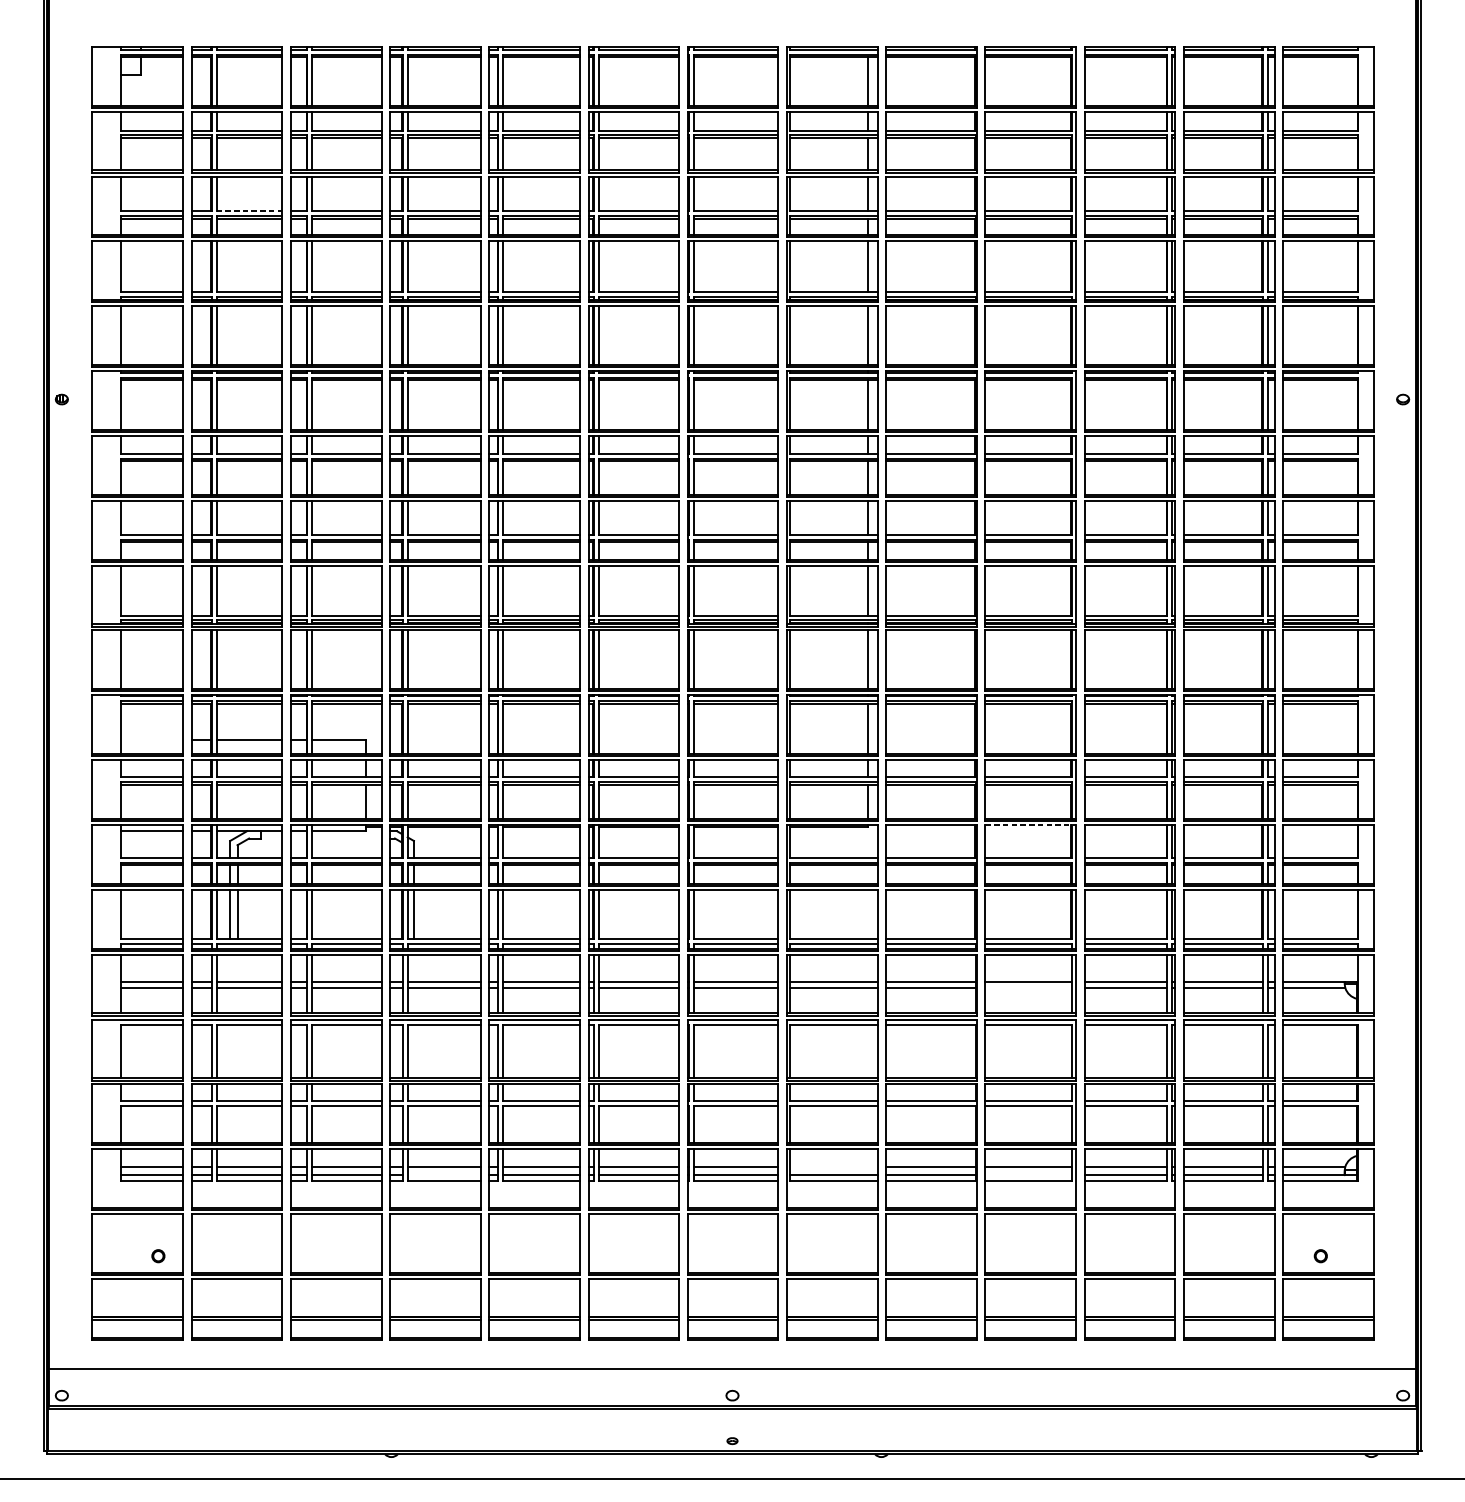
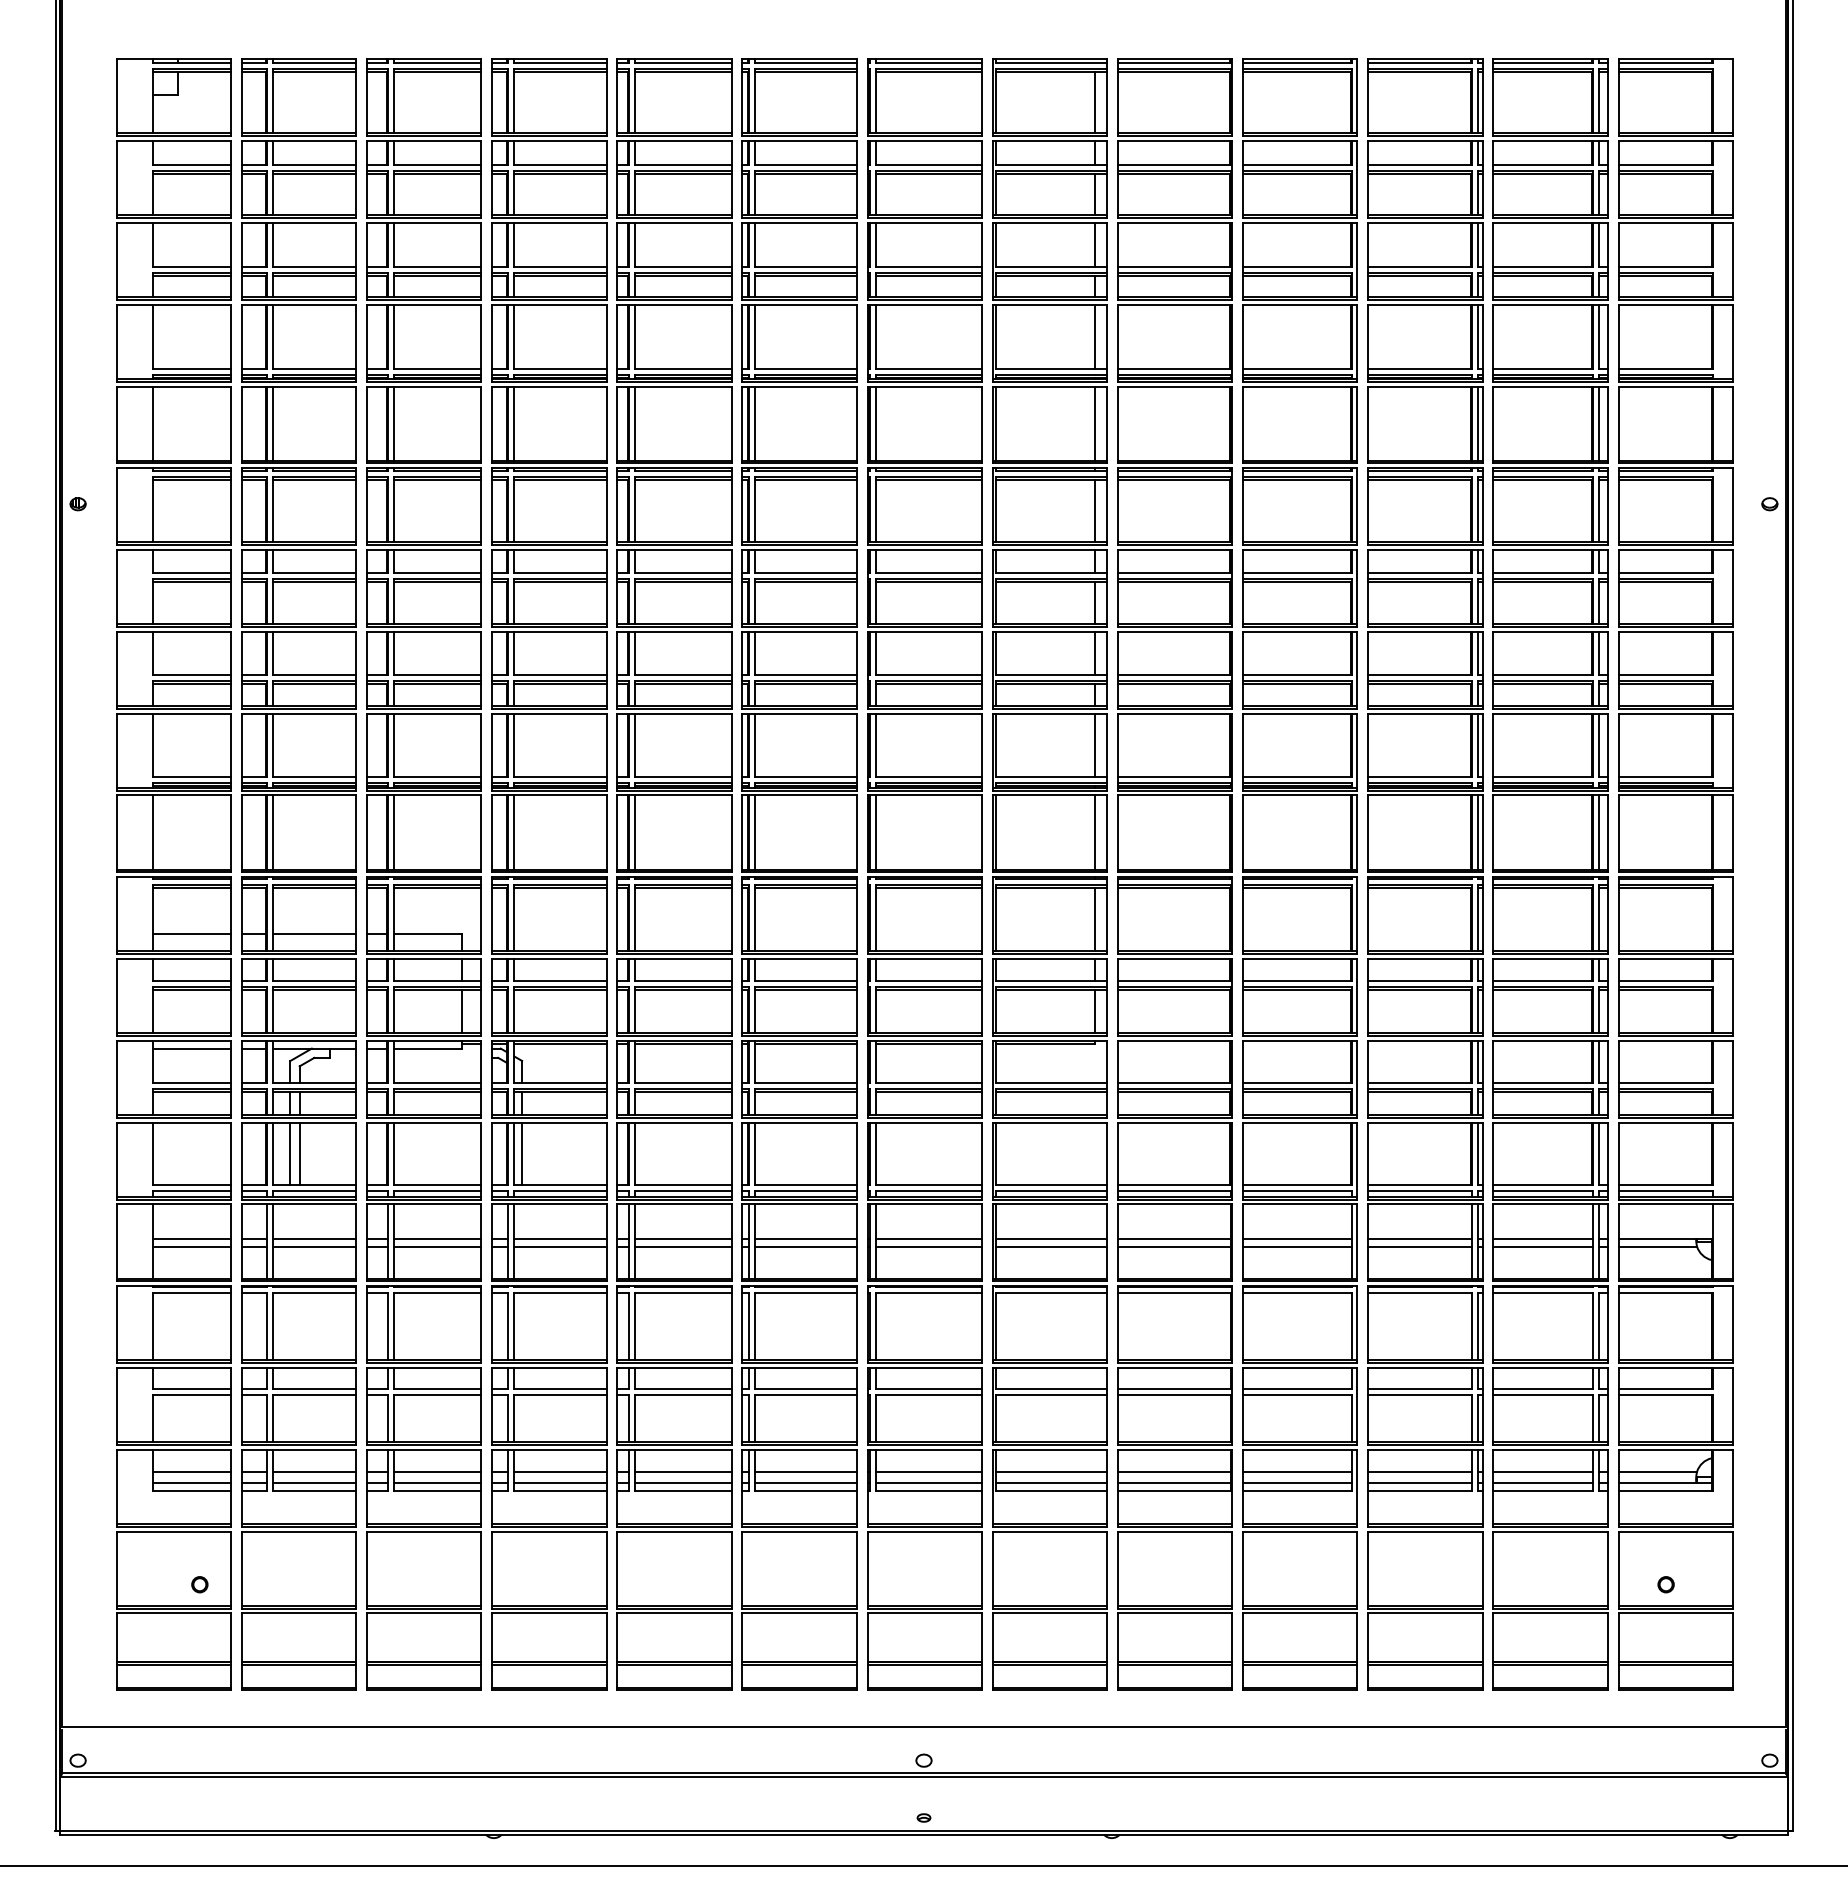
line: (250, 211) -> (315, 266), dashed -> solid
line: (151, 739) -> (191, 933), added
line: (1030, 824) -> (1300, 1040), dashed -> solid
line: (1028, 988) -> (1297, 1246), added
line: (833, 1166) -> (1051, 1471), added
line: (444, 1175) -> (560, 1482), added
line: (1028, 1175) -> (1297, 1482), added

